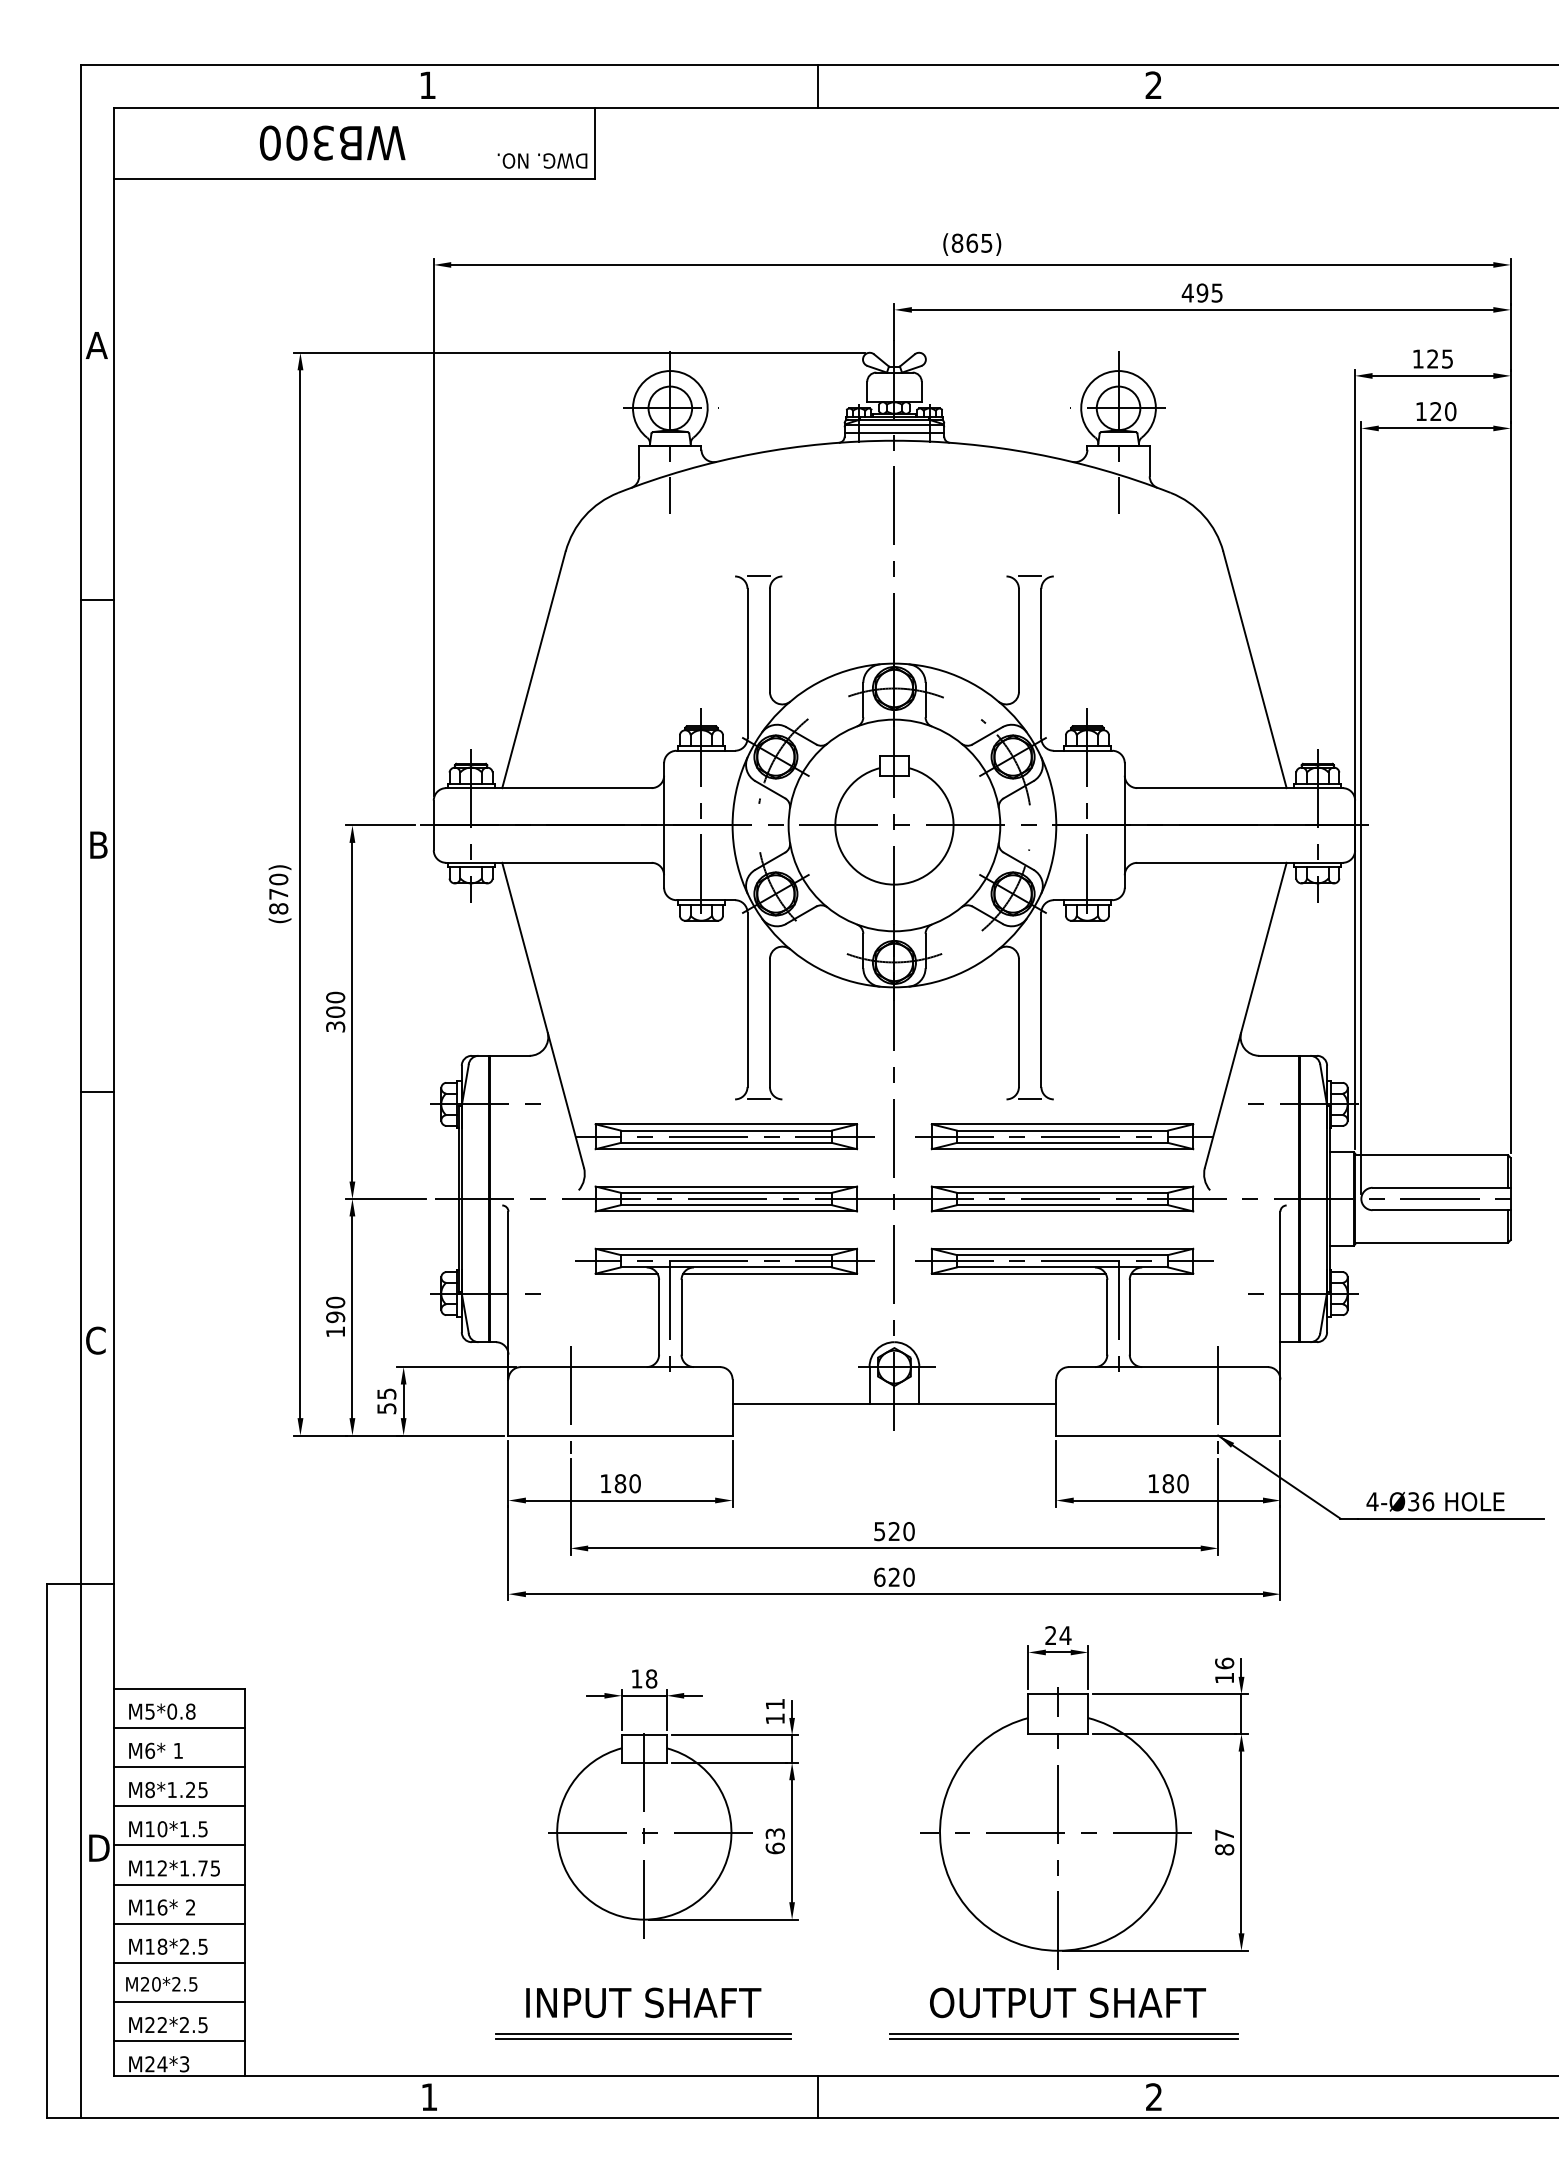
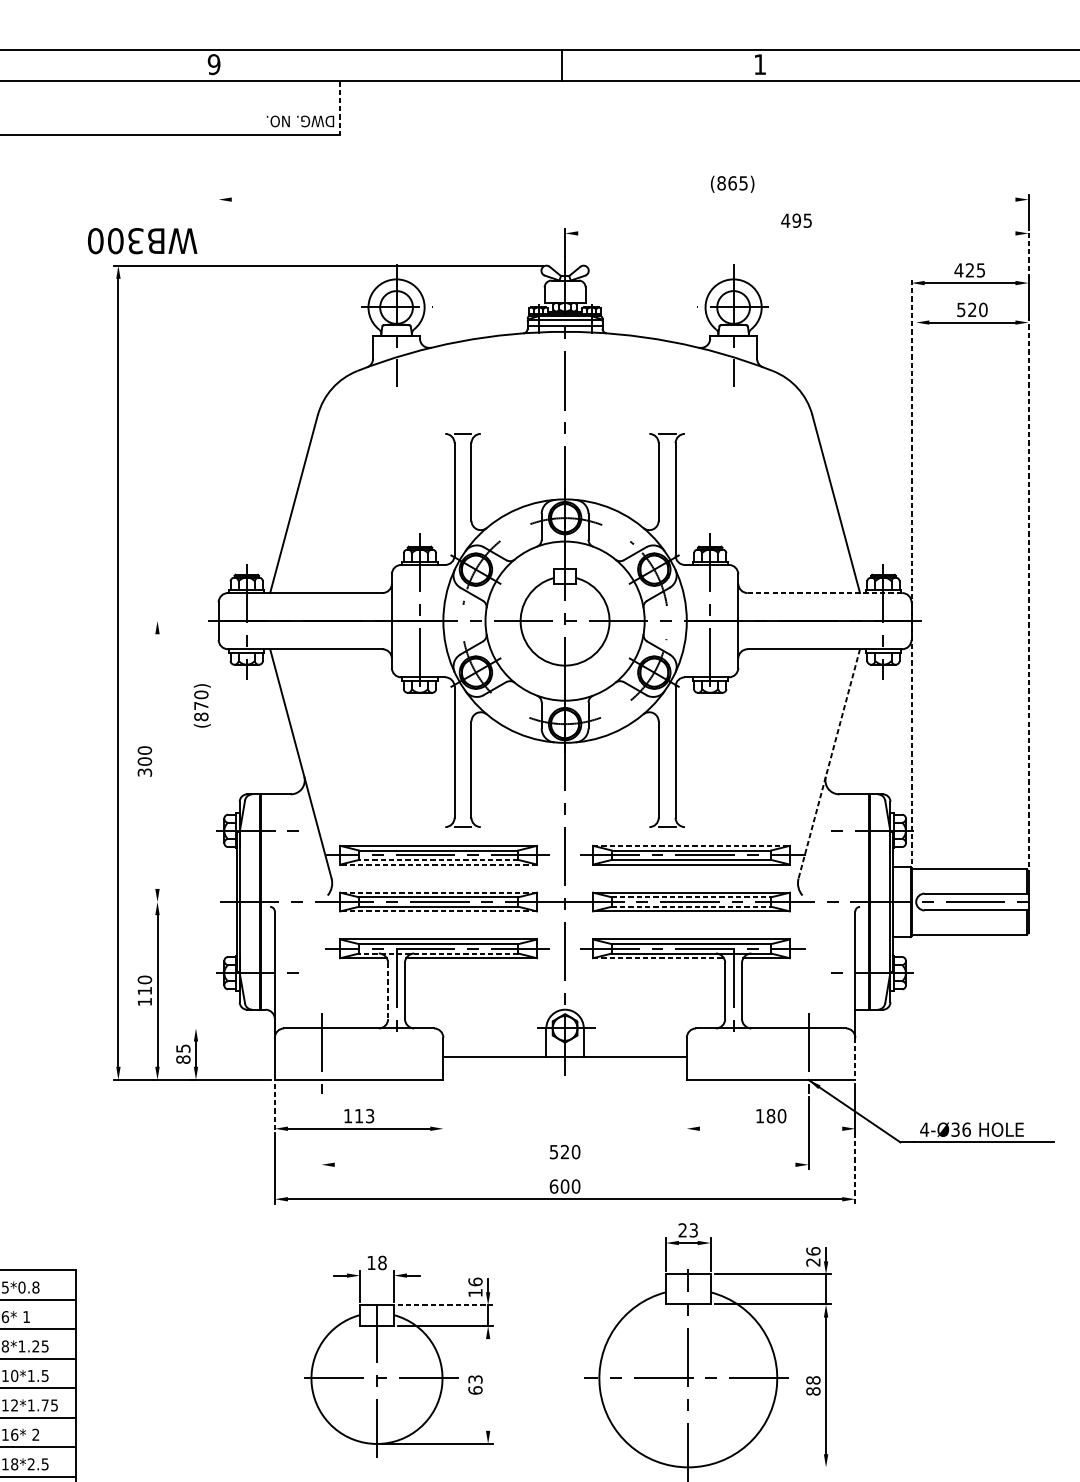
text: (1153, 84) -> (759, 63), 2 -> 1
text: (427, 85) -> (213, 64), 1 -> 9
line: (818, 86) -> (562, 65), moved
text: (332, 142) -> (142, 240), moved
line: (595, 143) -> (340, 108), solid -> dashed
text: (972, 244) -> (732, 184), moved
line: (972, 264) -> (623, 199), removed
line: (1202, 309) -> (796, 233), removed
line: (1510, 337) -> (1028, 254), solid -> dashed
text: (1418, 358) -> (959, 269), 125 -> 425
text: (1420, 411) -> (960, 309), 120 -> 520
line: (433, 526) -> (218, 396), removed
line: (1355, 758) -> (911, 570), solid -> dashed
line: (1510, 787) -> (1028, 592), solid -> dashed
line: (1239, 788) -> (824, 593), solid -> dashed
line: (1361, 808) -> (916, 608), removed
line: (380, 825) -> (178, 621), removed
text: (279, 894) -> (201, 706), moved
line: (352, 1011) -> (157, 761), removed
line: (1245, 1015) -> (829, 764), solid -> dashed
line: (1062, 1124) -> (691, 846), solid -> dashed
line: (726, 1142) -> (438, 859), solid -> dashed
line: (726, 1149) -> (438, 864), solid -> dashed
line: (726, 1186) -> (438, 892), solid -> dashed
line: (1062, 1192) -> (691, 897), solid -> dashed
line: (386, 1199) -> (183, 902), removed
line: (1062, 1205) -> (691, 906), solid -> dashed
line: (726, 1211) -> (438, 911), solid -> dashed
line: (726, 1267) -> (438, 953), solid -> dashed
line: (1018, 1273) -> (658, 958), solid -> dashed
text: (335, 1317) -> (144, 991), 190 -> 110
line: (659, 1317) -> (388, 991), solid -> dashed
line: (456, 1367) -> (235, 1028), removed
text: (386, 1408) -> (183, 1059), 55 -> 85
line: (1280, 1408) -> (855, 1059), solid -> dashed
line: (732, 1473) -> (443, 1108), removed
line: (1056, 1473) -> (686, 1108), removed
line: (508, 1474) -> (274, 1109), solid -> dashed
text: (627, 1483) -> (364, 1115), 180 -> 113
line: (1167, 1500) -> (770, 1128), removed
line: (570, 1506) -> (321, 1133), removed
line: (894, 1548) -> (565, 1164), removed
line: (1280, 1553) -> (855, 1168), solid -> dashed
text: (894, 1576) -> (565, 1185), 620 -> 600
text: (1065, 1635) -> (693, 1230), 24 -> 23
text: (1224, 1678) -> (813, 1262), 16 -> 26
line: (643, 1695) -> (376, 1275), removed
text: (774, 1703) -> (474, 1281), 11 -> 16
line: (735, 1735) -> (445, 1305), solid -> dashed
text: (1224, 1834) -> (813, 1379), 87 -> 88
line: (792, 1841) -> (488, 1385), removed
line: (1155, 1950) -> (761, 1467), removed

